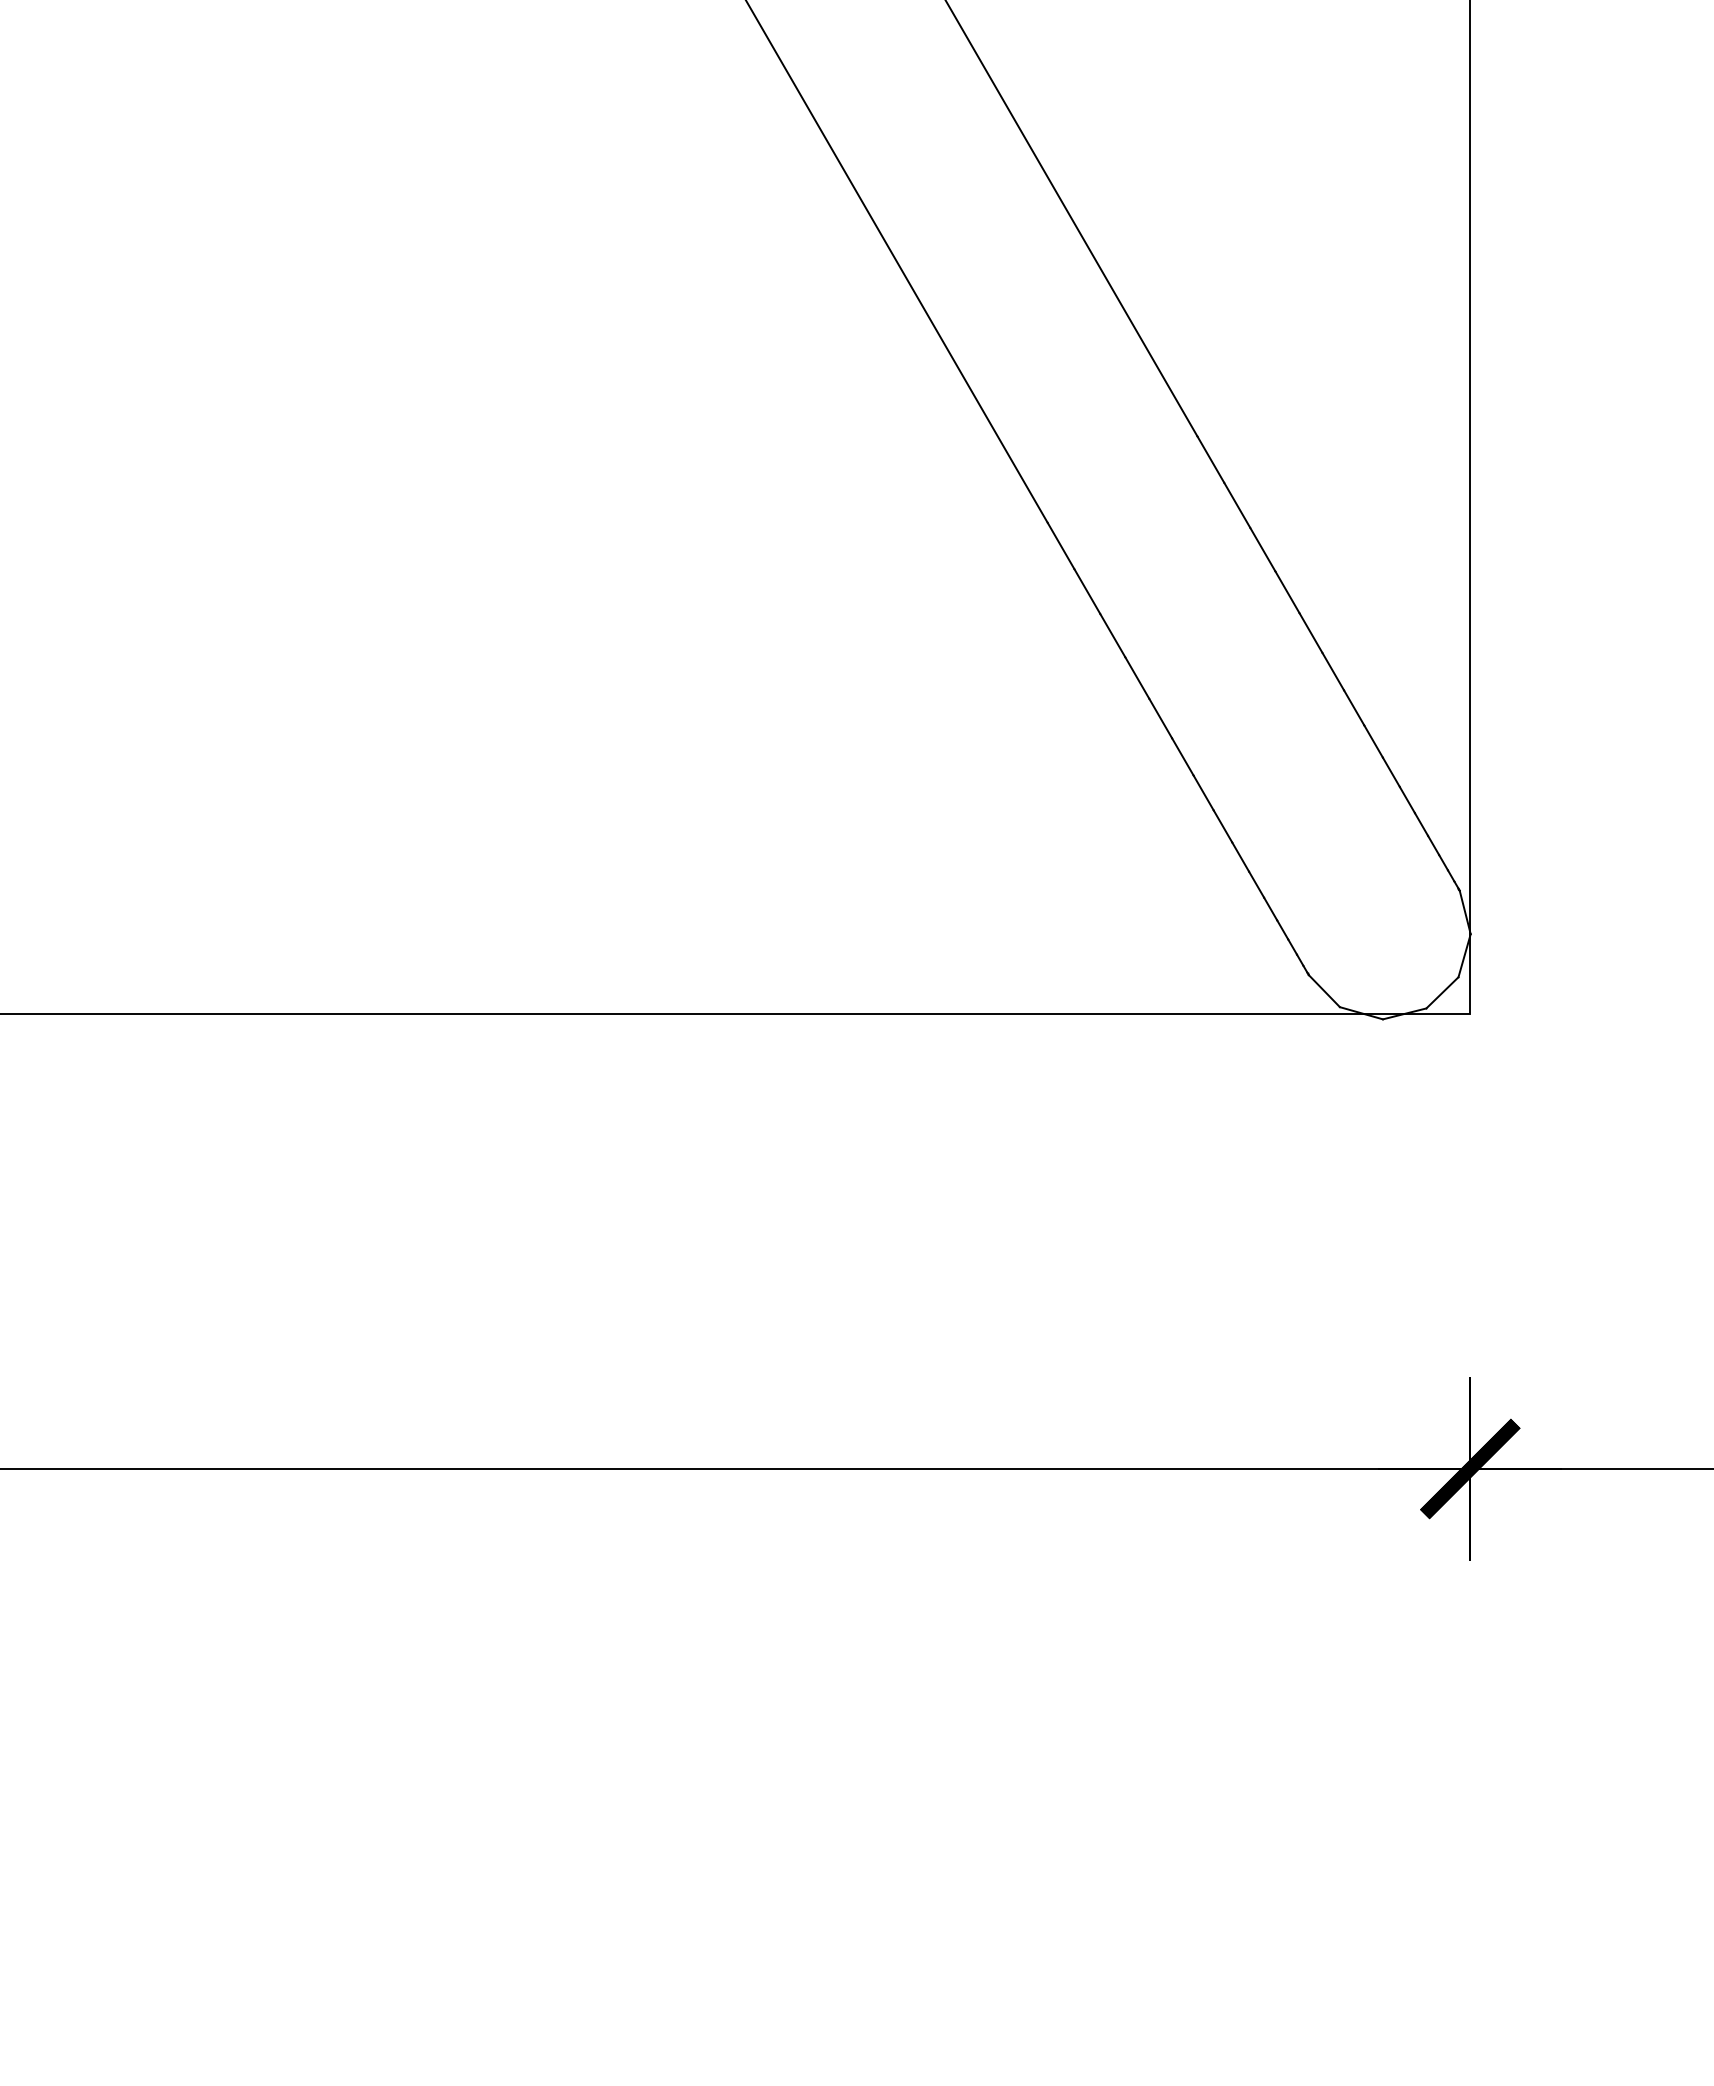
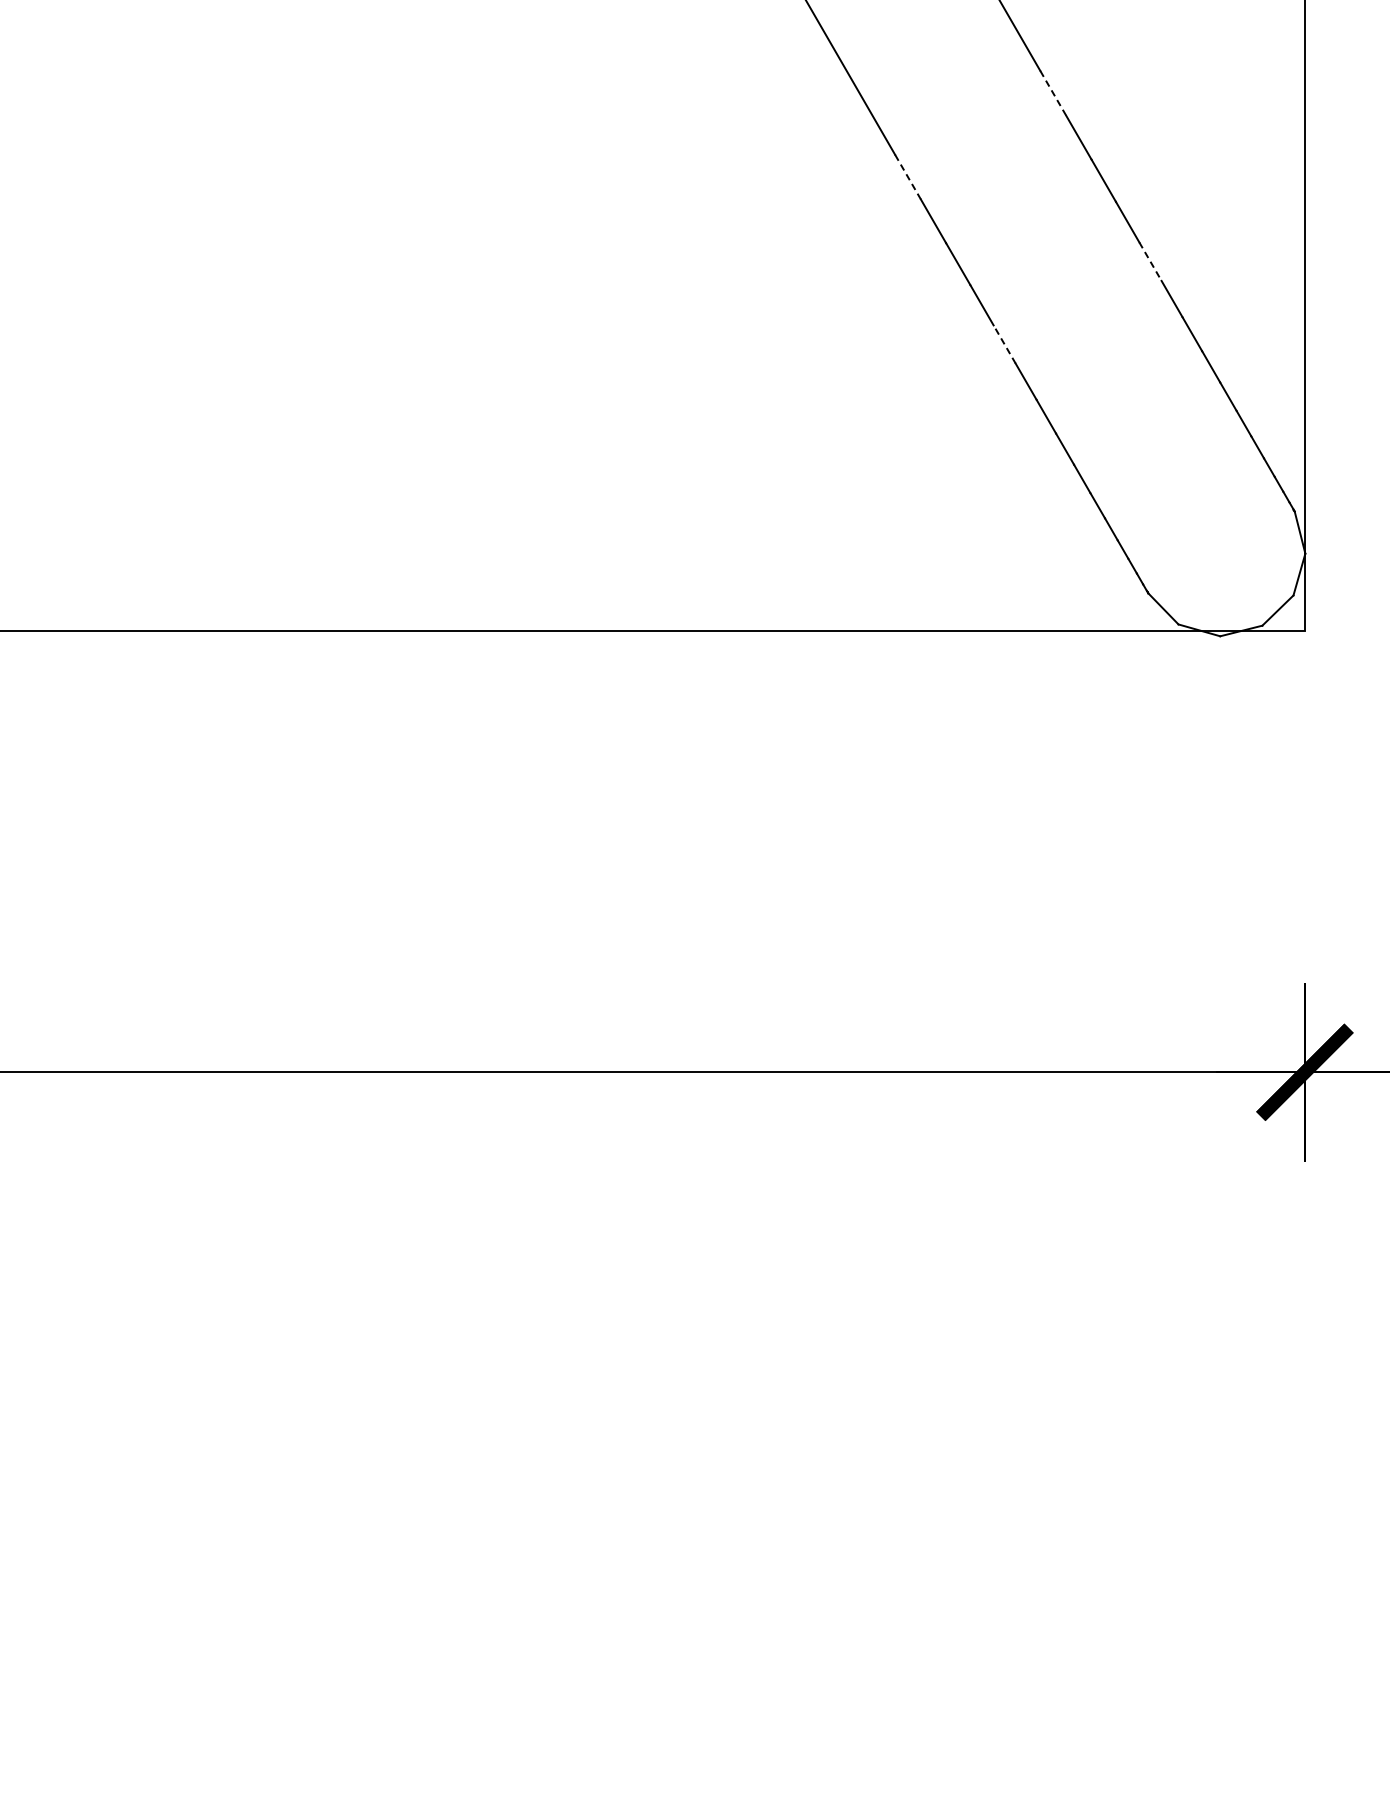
line: (1210, 459) -> (1052, 93), solid -> dashed
line: (1061, 546) -> (908, 177), solid -> dashed
line: (1310, 633) -> (1149, 262), solid -> dashed
line: (1160, 718) -> (1004, 344), solid -> dashed

